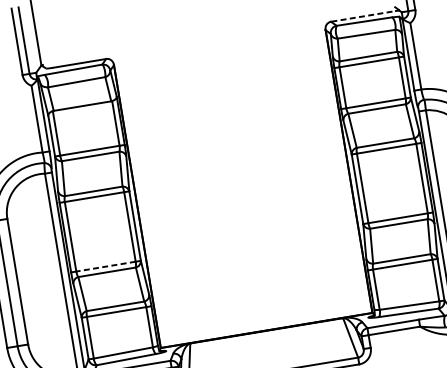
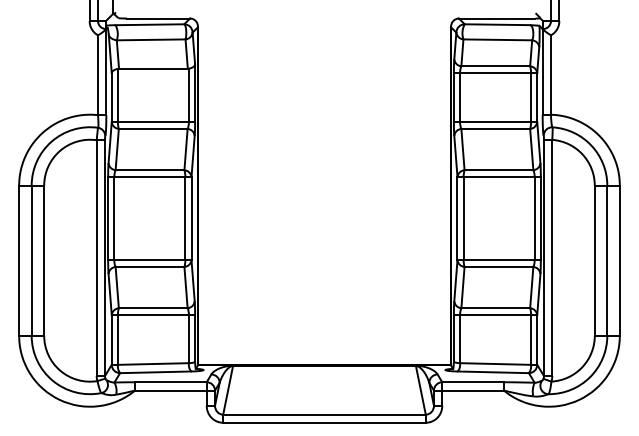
line: (363, 16) -> (497, 18), dashed -> solid
line: (105, 266) -> (149, 260), dashed -> solid

